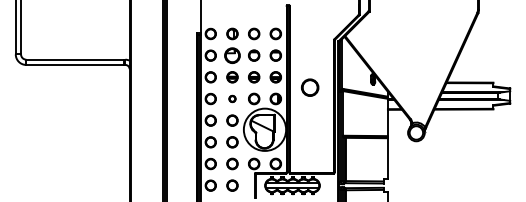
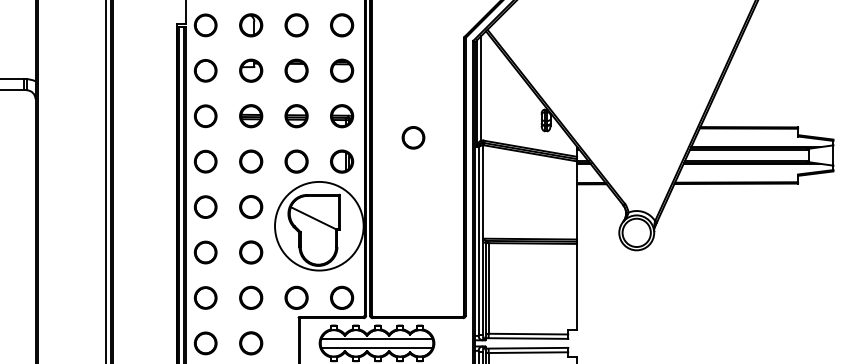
part: (232, 55) -> (251, 70), size x0.71
circle: (309, 87) -> (412, 137), size x0.62
part: (232, 98) -> (251, 160), size x1.67

